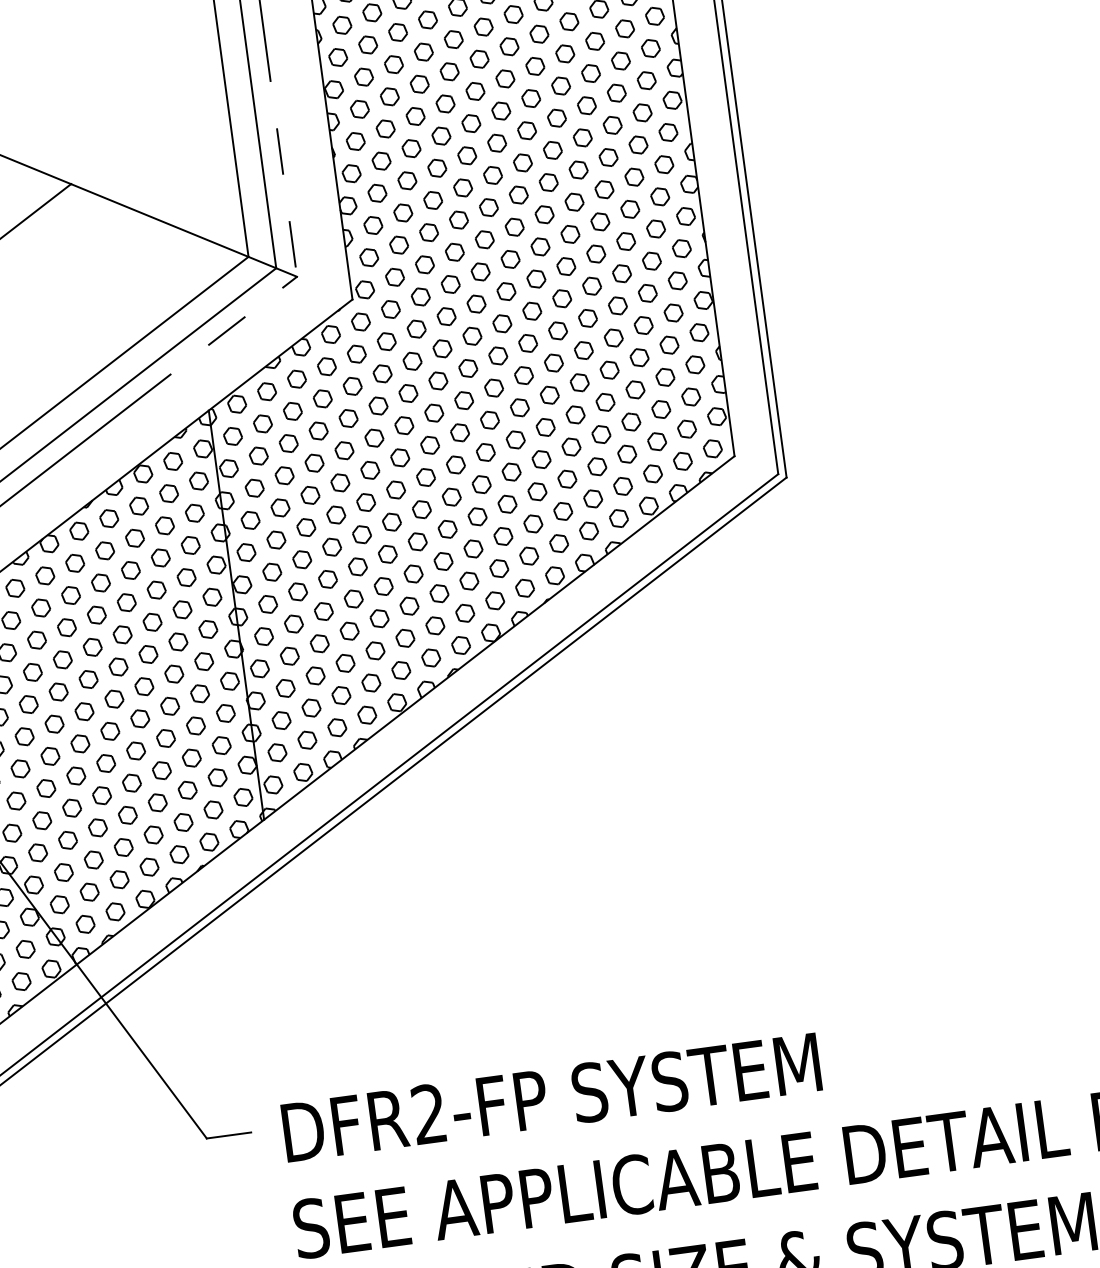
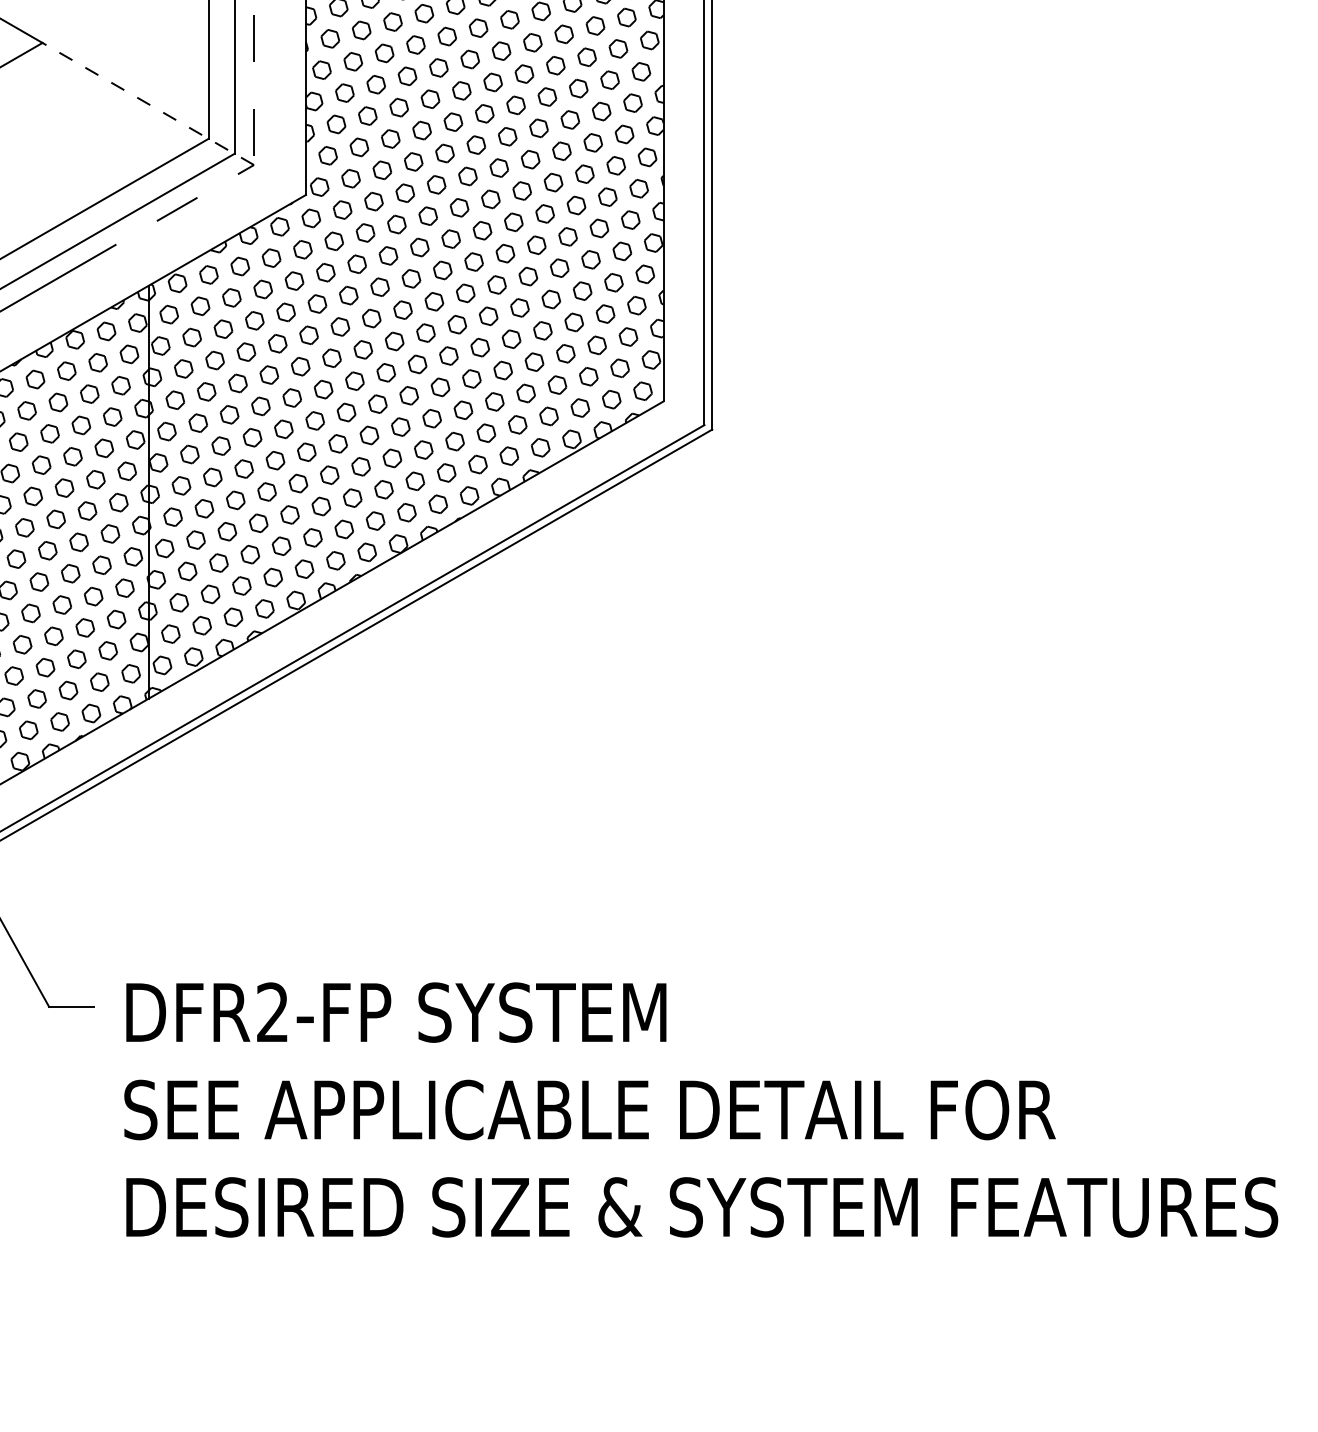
line: (183, 230) -> (147, 103), solid -> dashed

